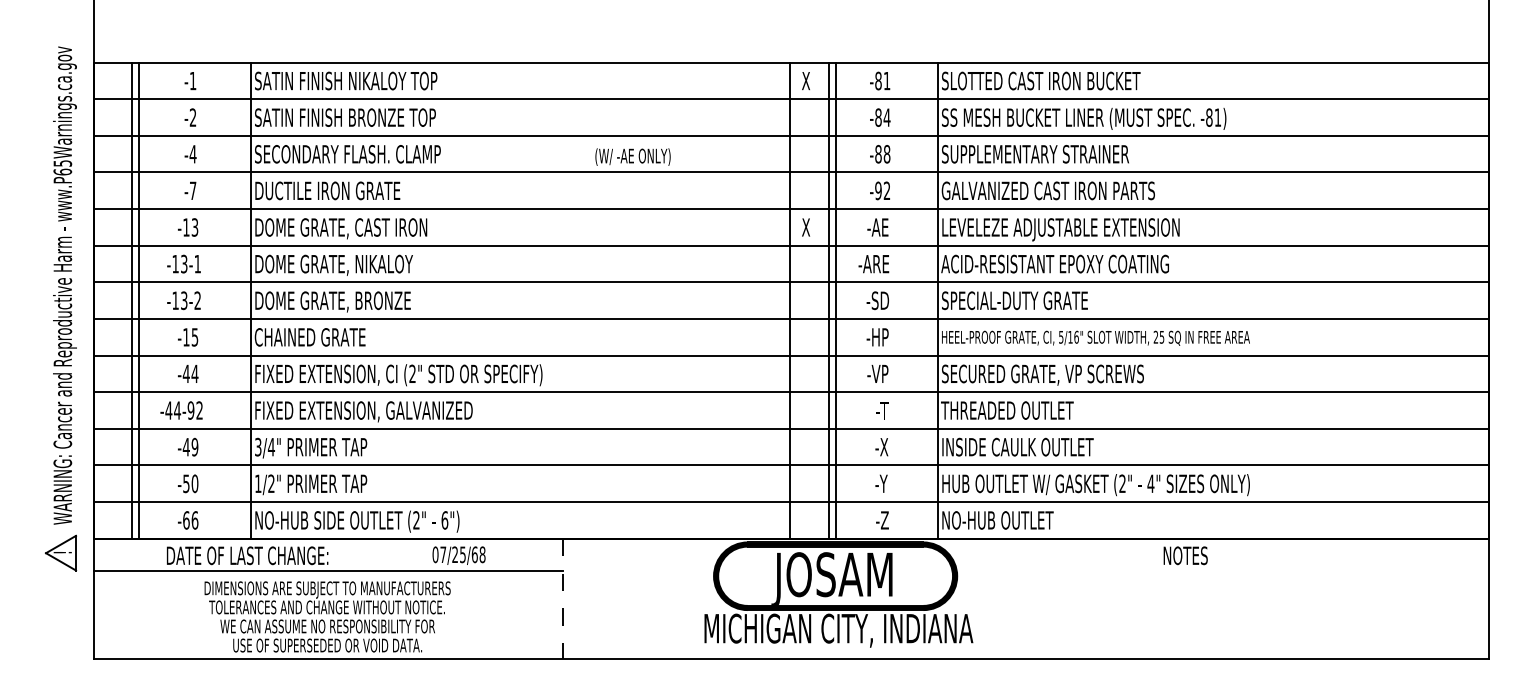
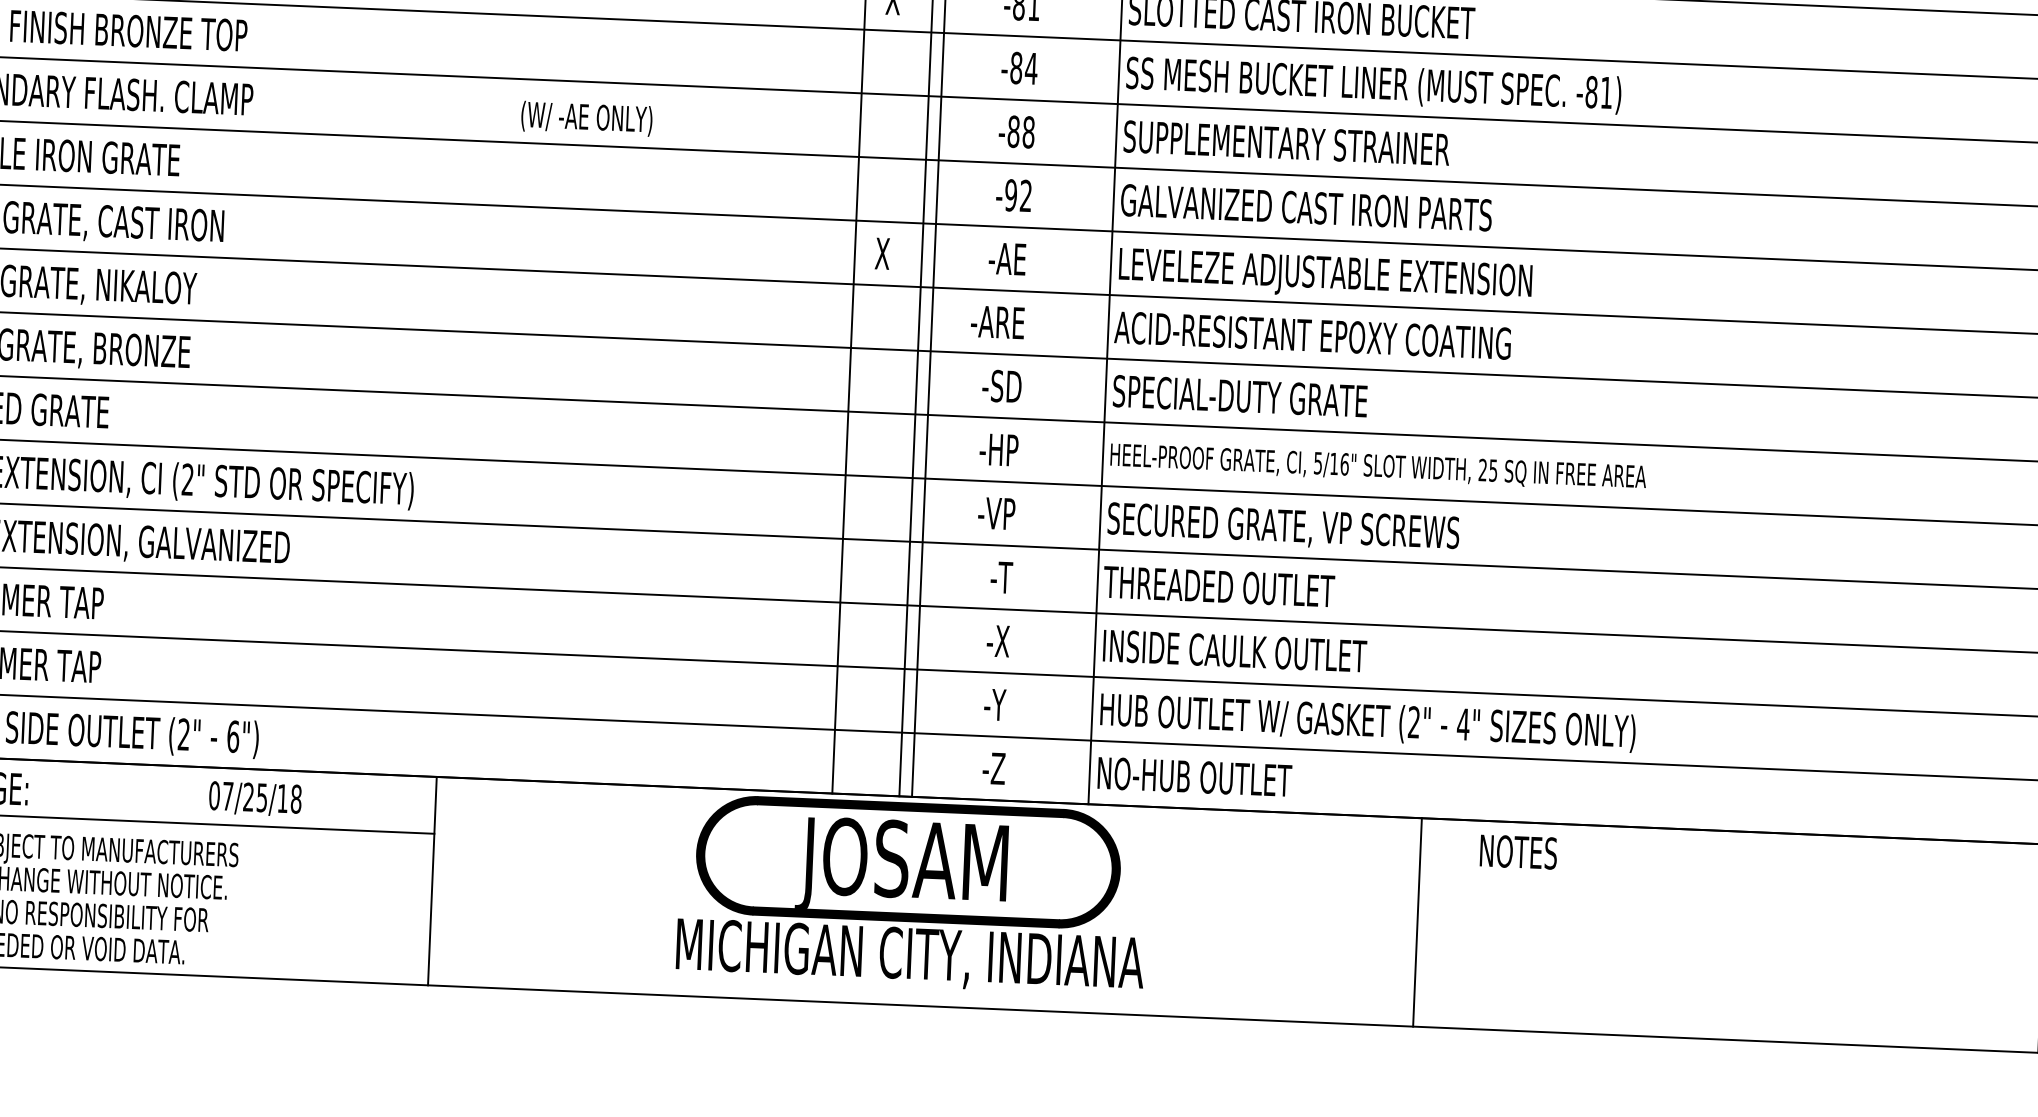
text: (474, 554) -> (282, 798), 07/25/68 -> 07/25/18
line: (562, 598) -> (432, 881), dashed -> solid
line: (1129, 598) -> (1417, 922), added

